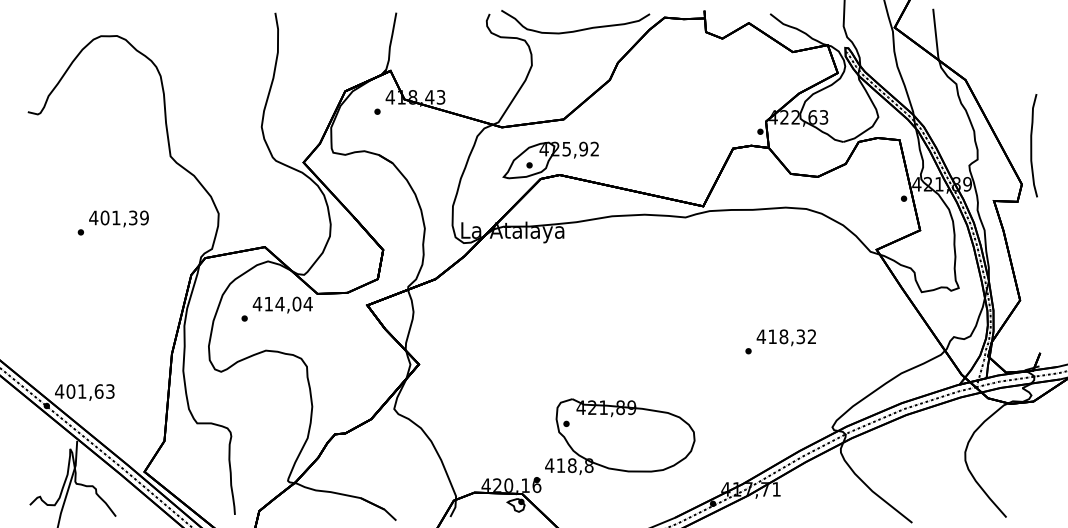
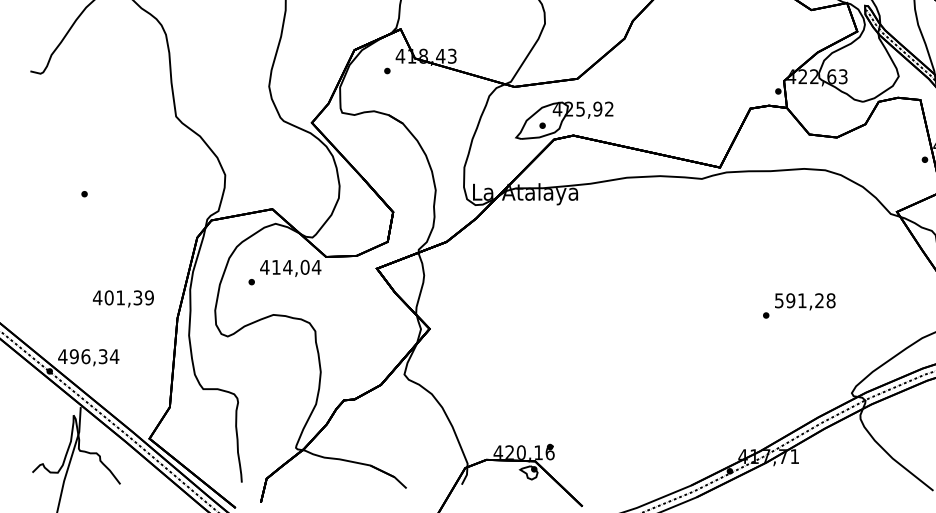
text: (118, 218) -> (122, 298), moved
text: (786, 336) -> (804, 300), 418,32 -> 591,28
text: (90, 391) -> (94, 356), 401,63 -> 496,34
part: (620, 436) -> (635, 402), removed

